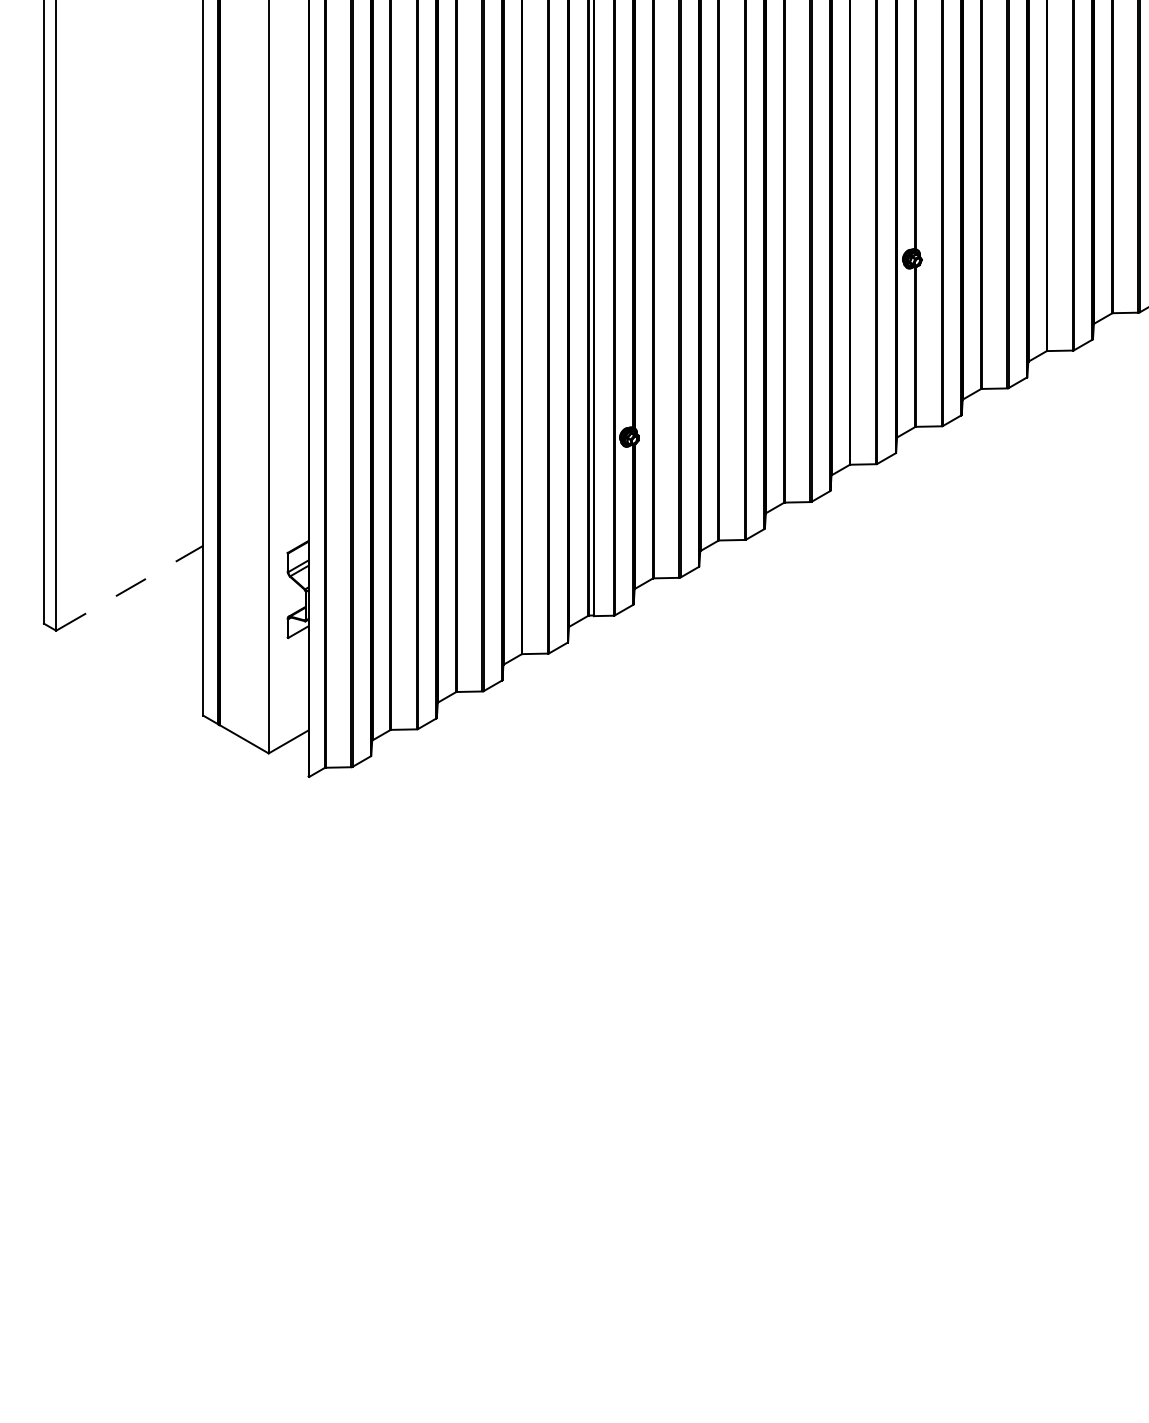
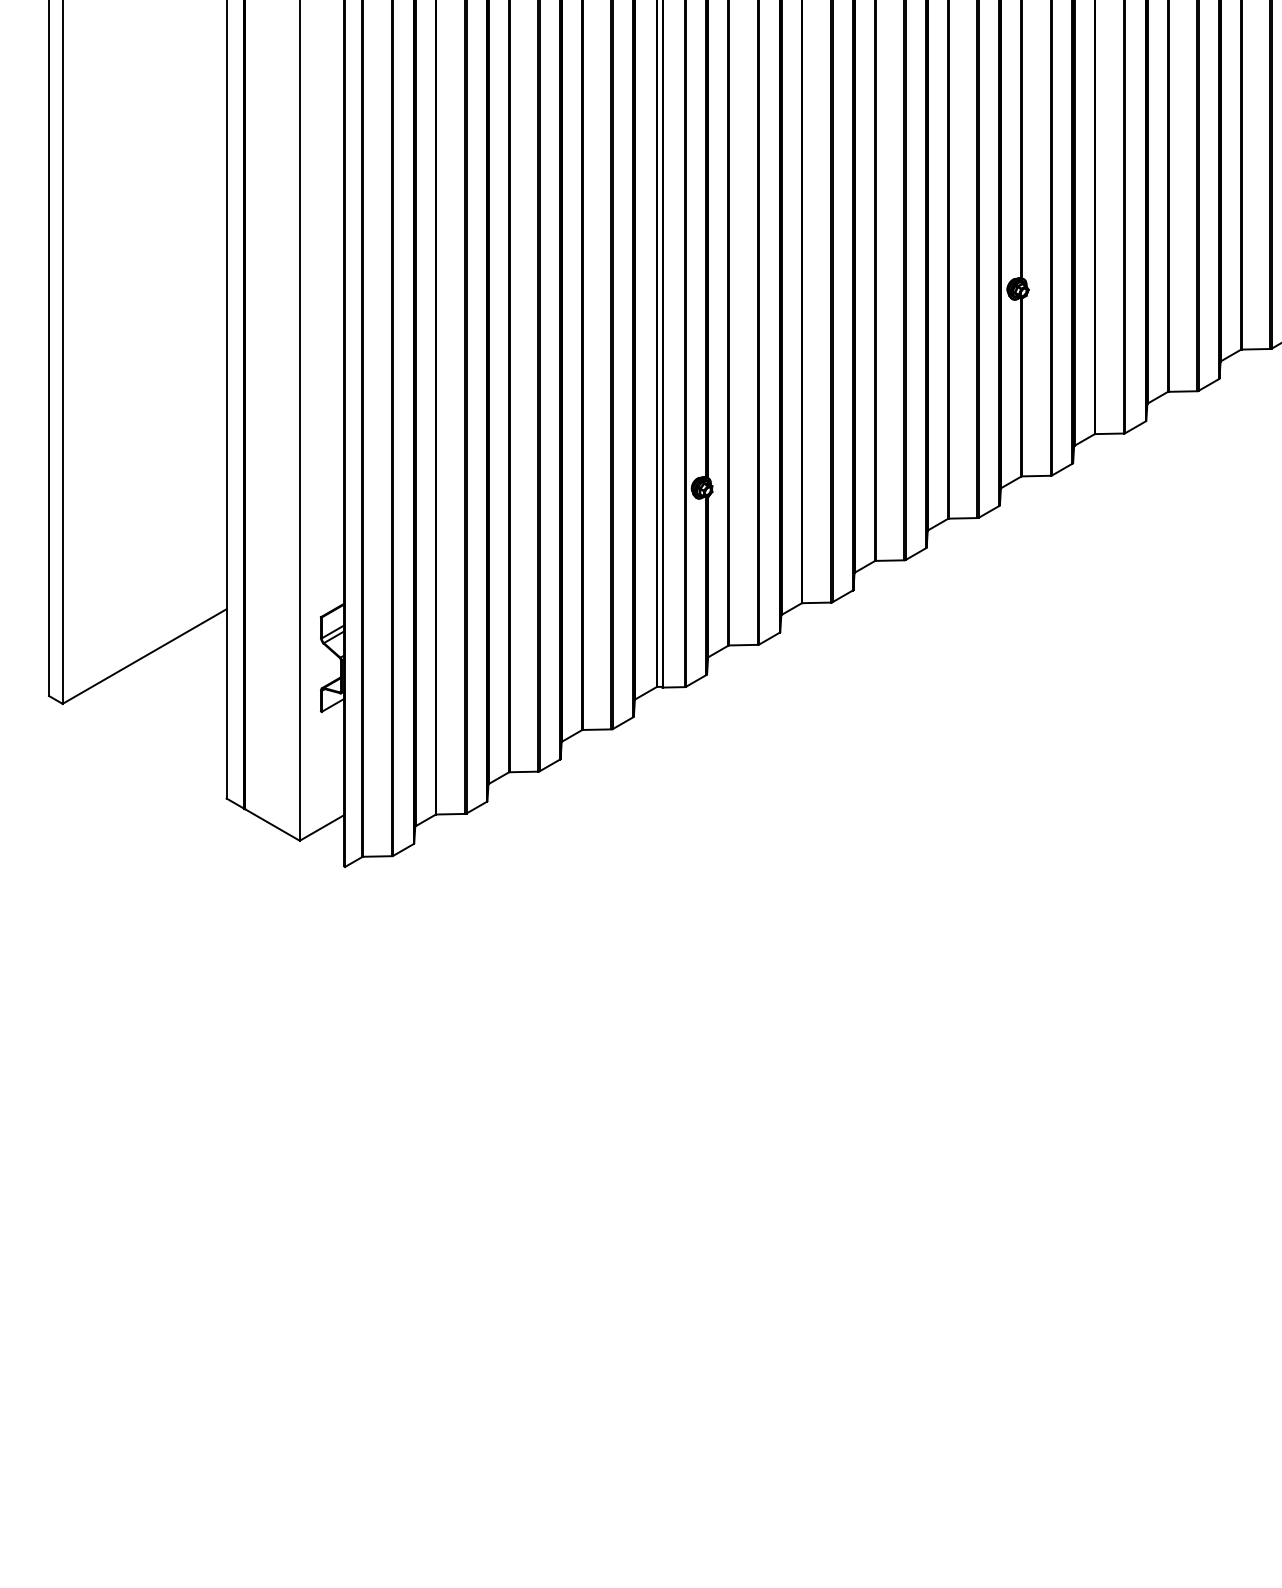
line: (129, 588) -> (144, 656), dashed -> solid

